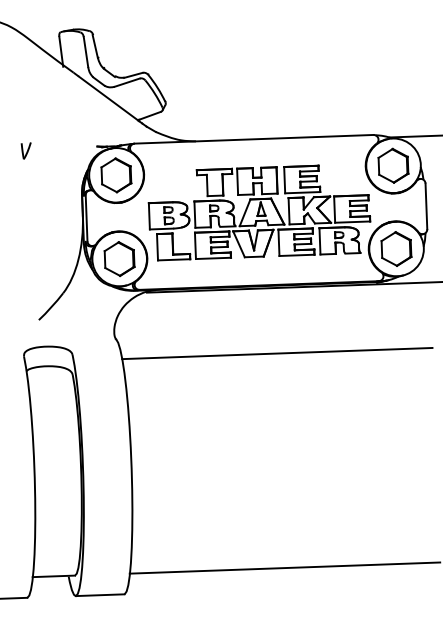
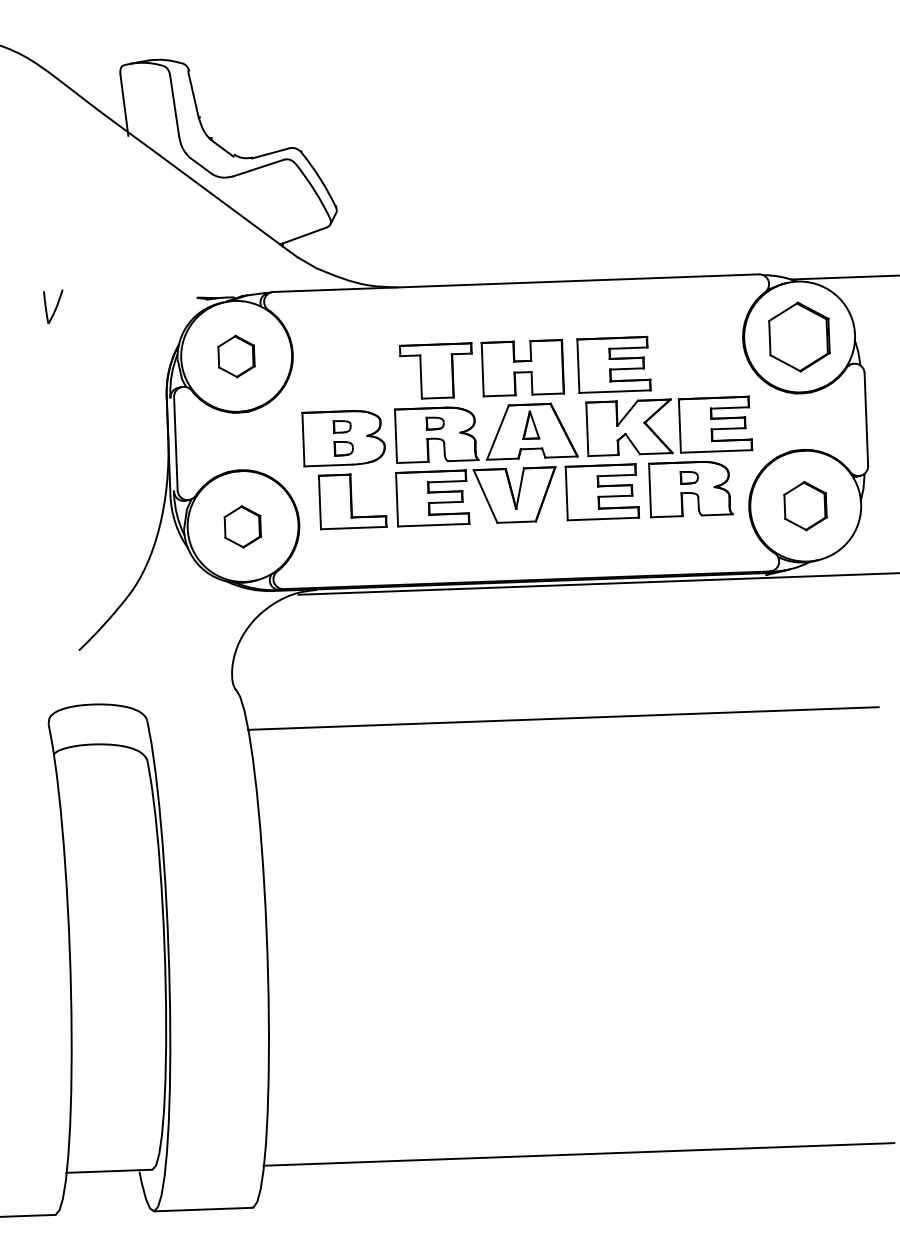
part: (116, 175) -> (236, 356), size x0.6
part: (396, 248) -> (805, 505), size x0.7
part: (119, 259) -> (242, 527), size x0.6

